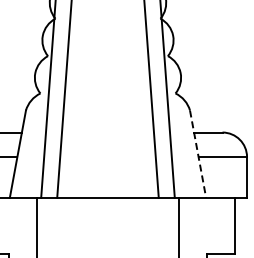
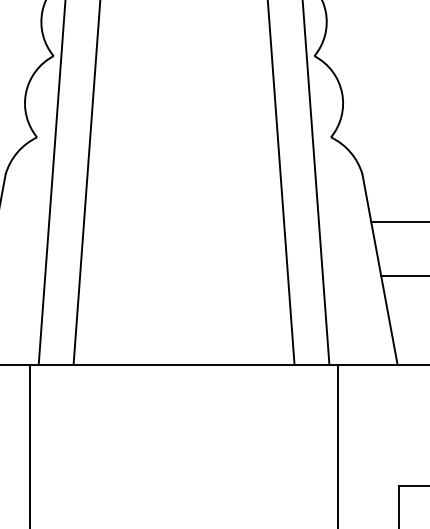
line: (198, 154) -> (380, 270), dashed -> solid

